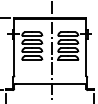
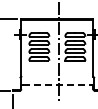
line: (51, 83) -> (58, 84), solid -> dashed

